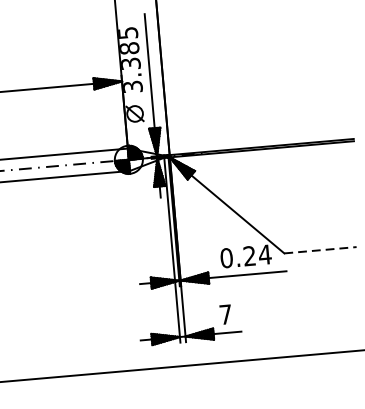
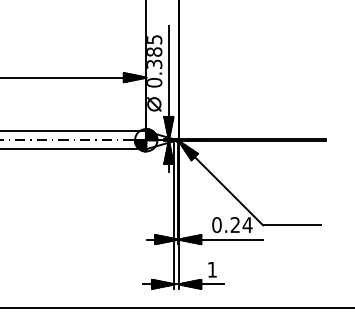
text: (132, 86) -> (154, 82), 3.385 -> 0.385
line: (320, 250) -> (291, 225), dashed -> solid
text: (224, 314) -> (211, 269), 7 -> 1

